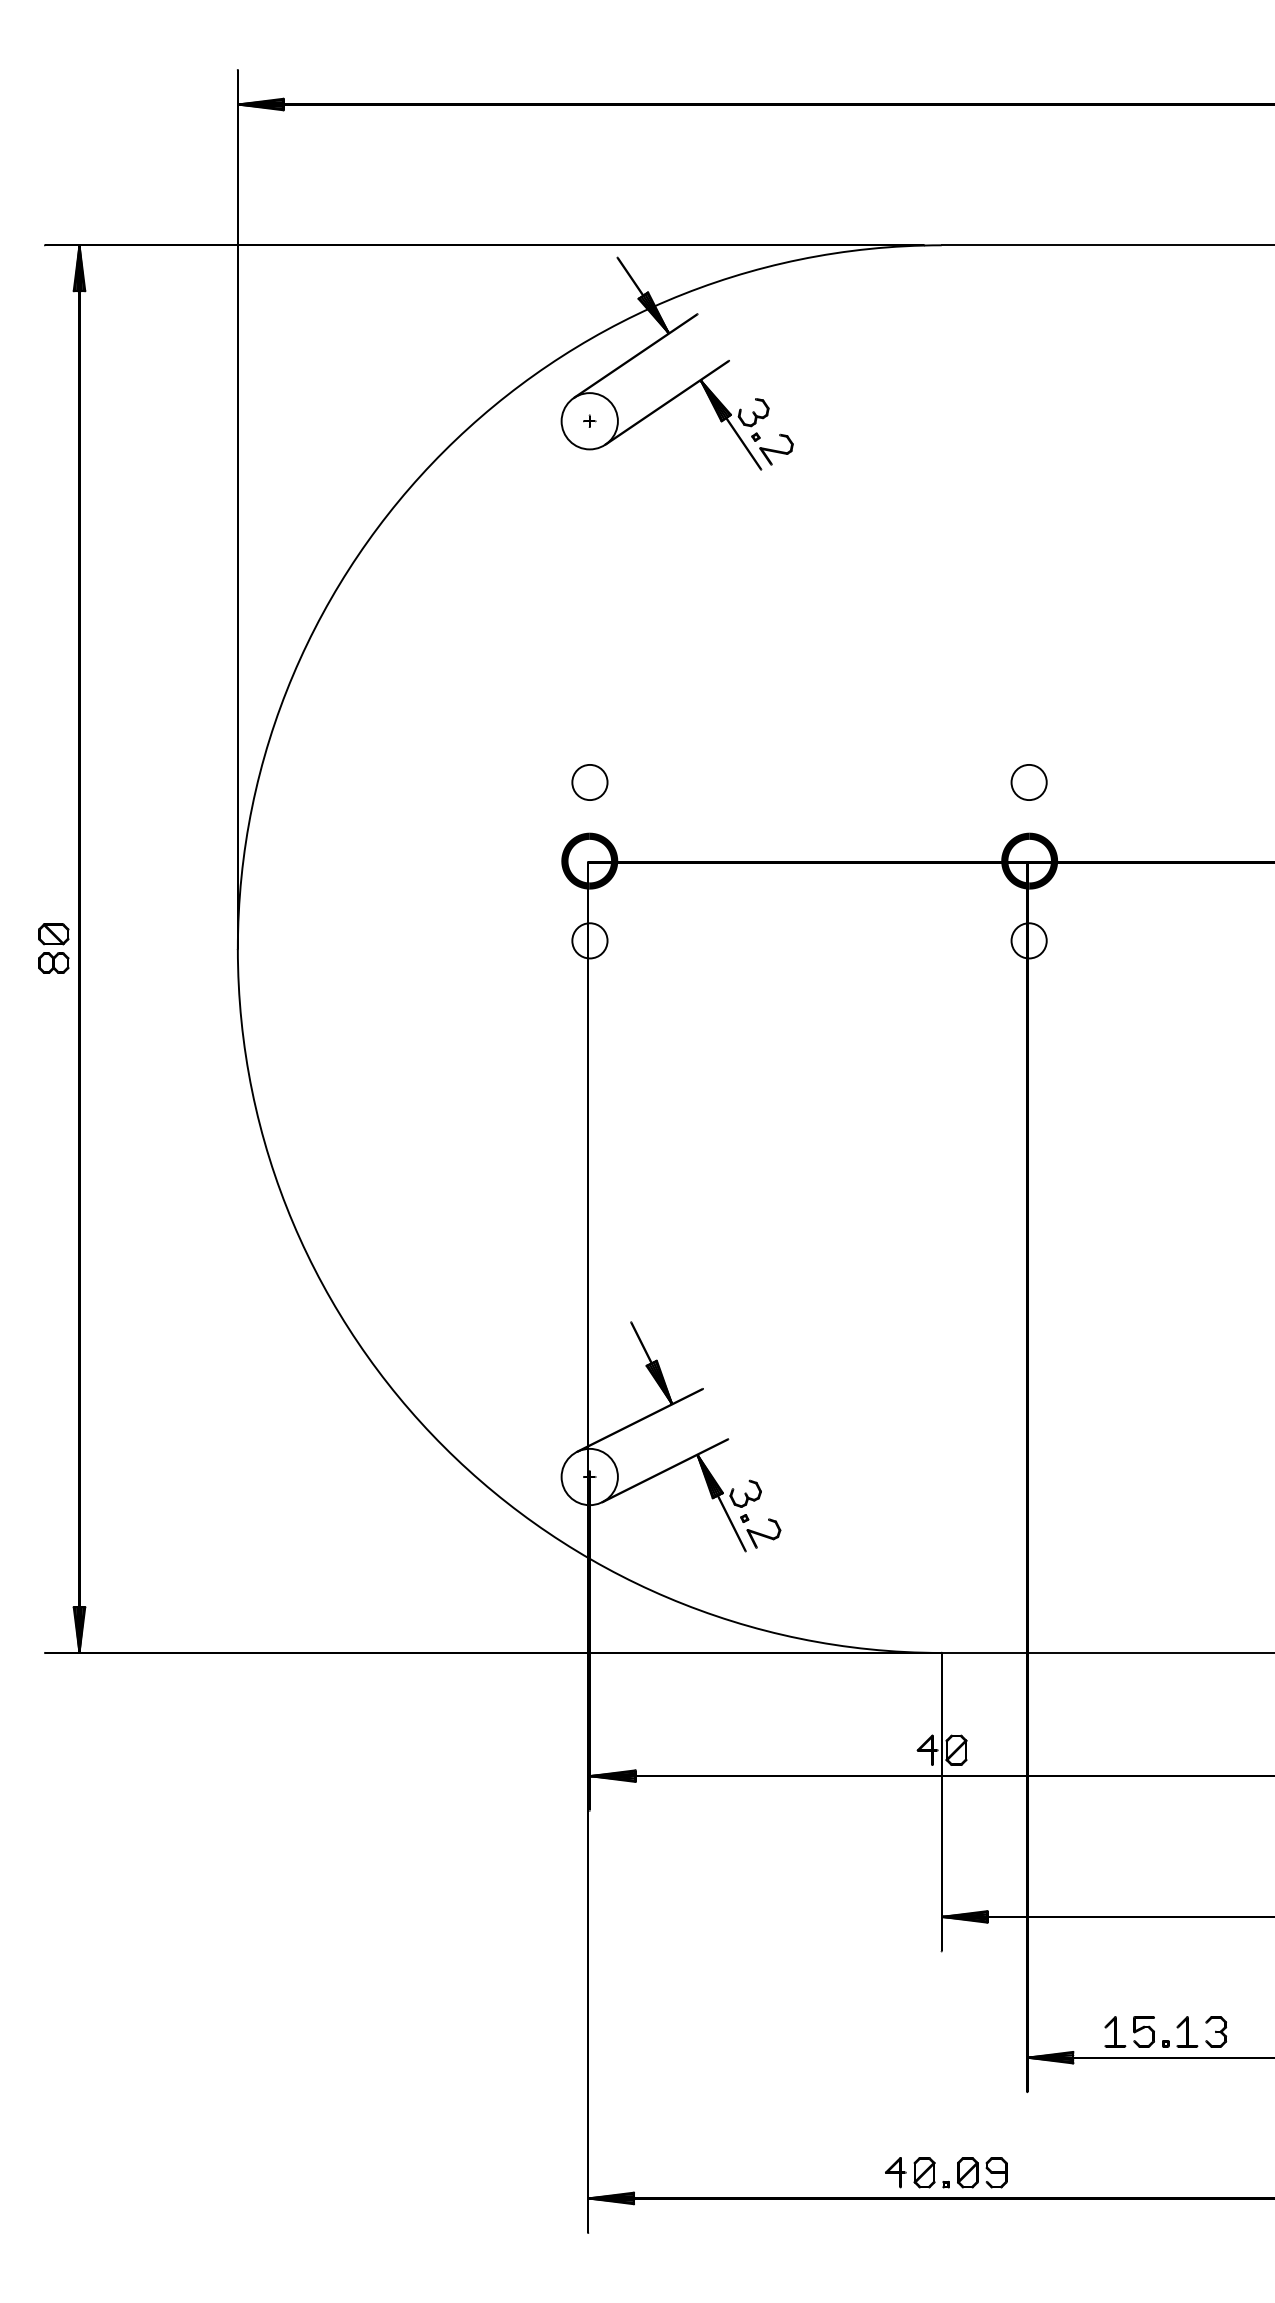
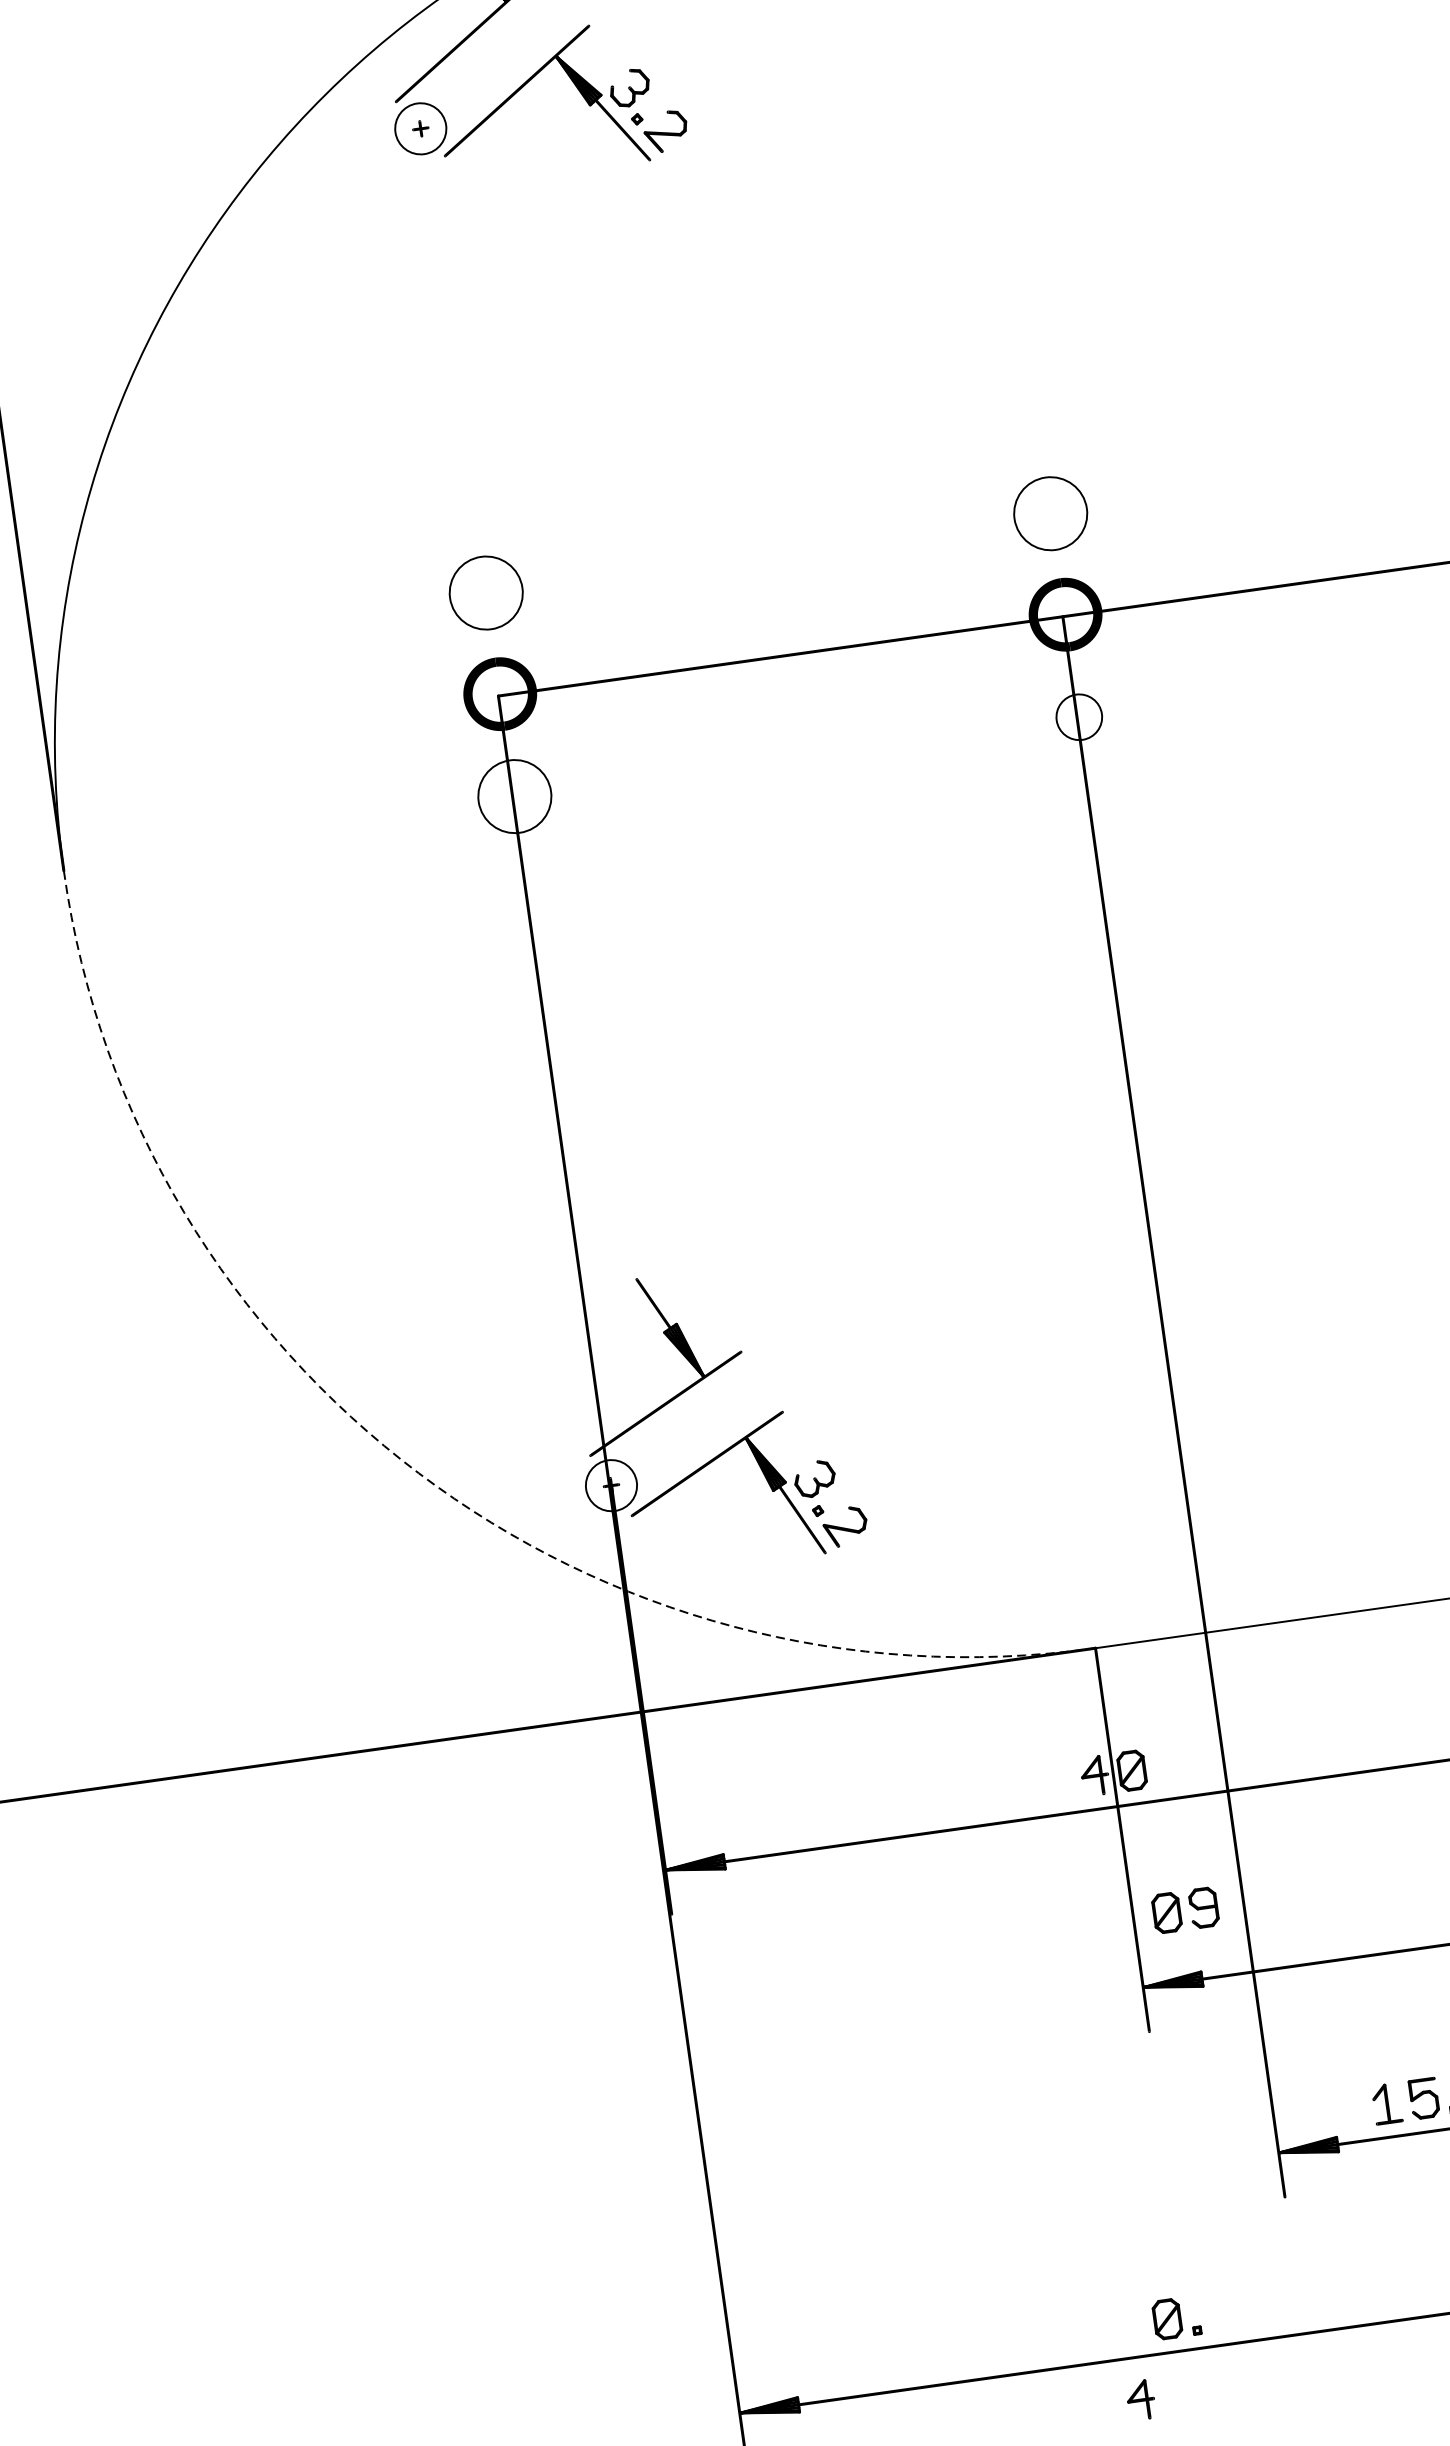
circle: (589, 421) -> (420, 129), size x0.7
circle: (589, 782) -> (485, 593), size x1.6
circle: (1028, 782) -> (1049, 513), size x1.6
circle: (589, 940) -> (514, 796), size x1.6
arc: (444, 1446) -> (419, 1472), solid -> dashed
circle: (589, 1476) -> (611, 1485), size x0.7
part: (895, 2172) -> (1140, 2400), moved
part: (982, 2172) -> (1185, 1910), moved

